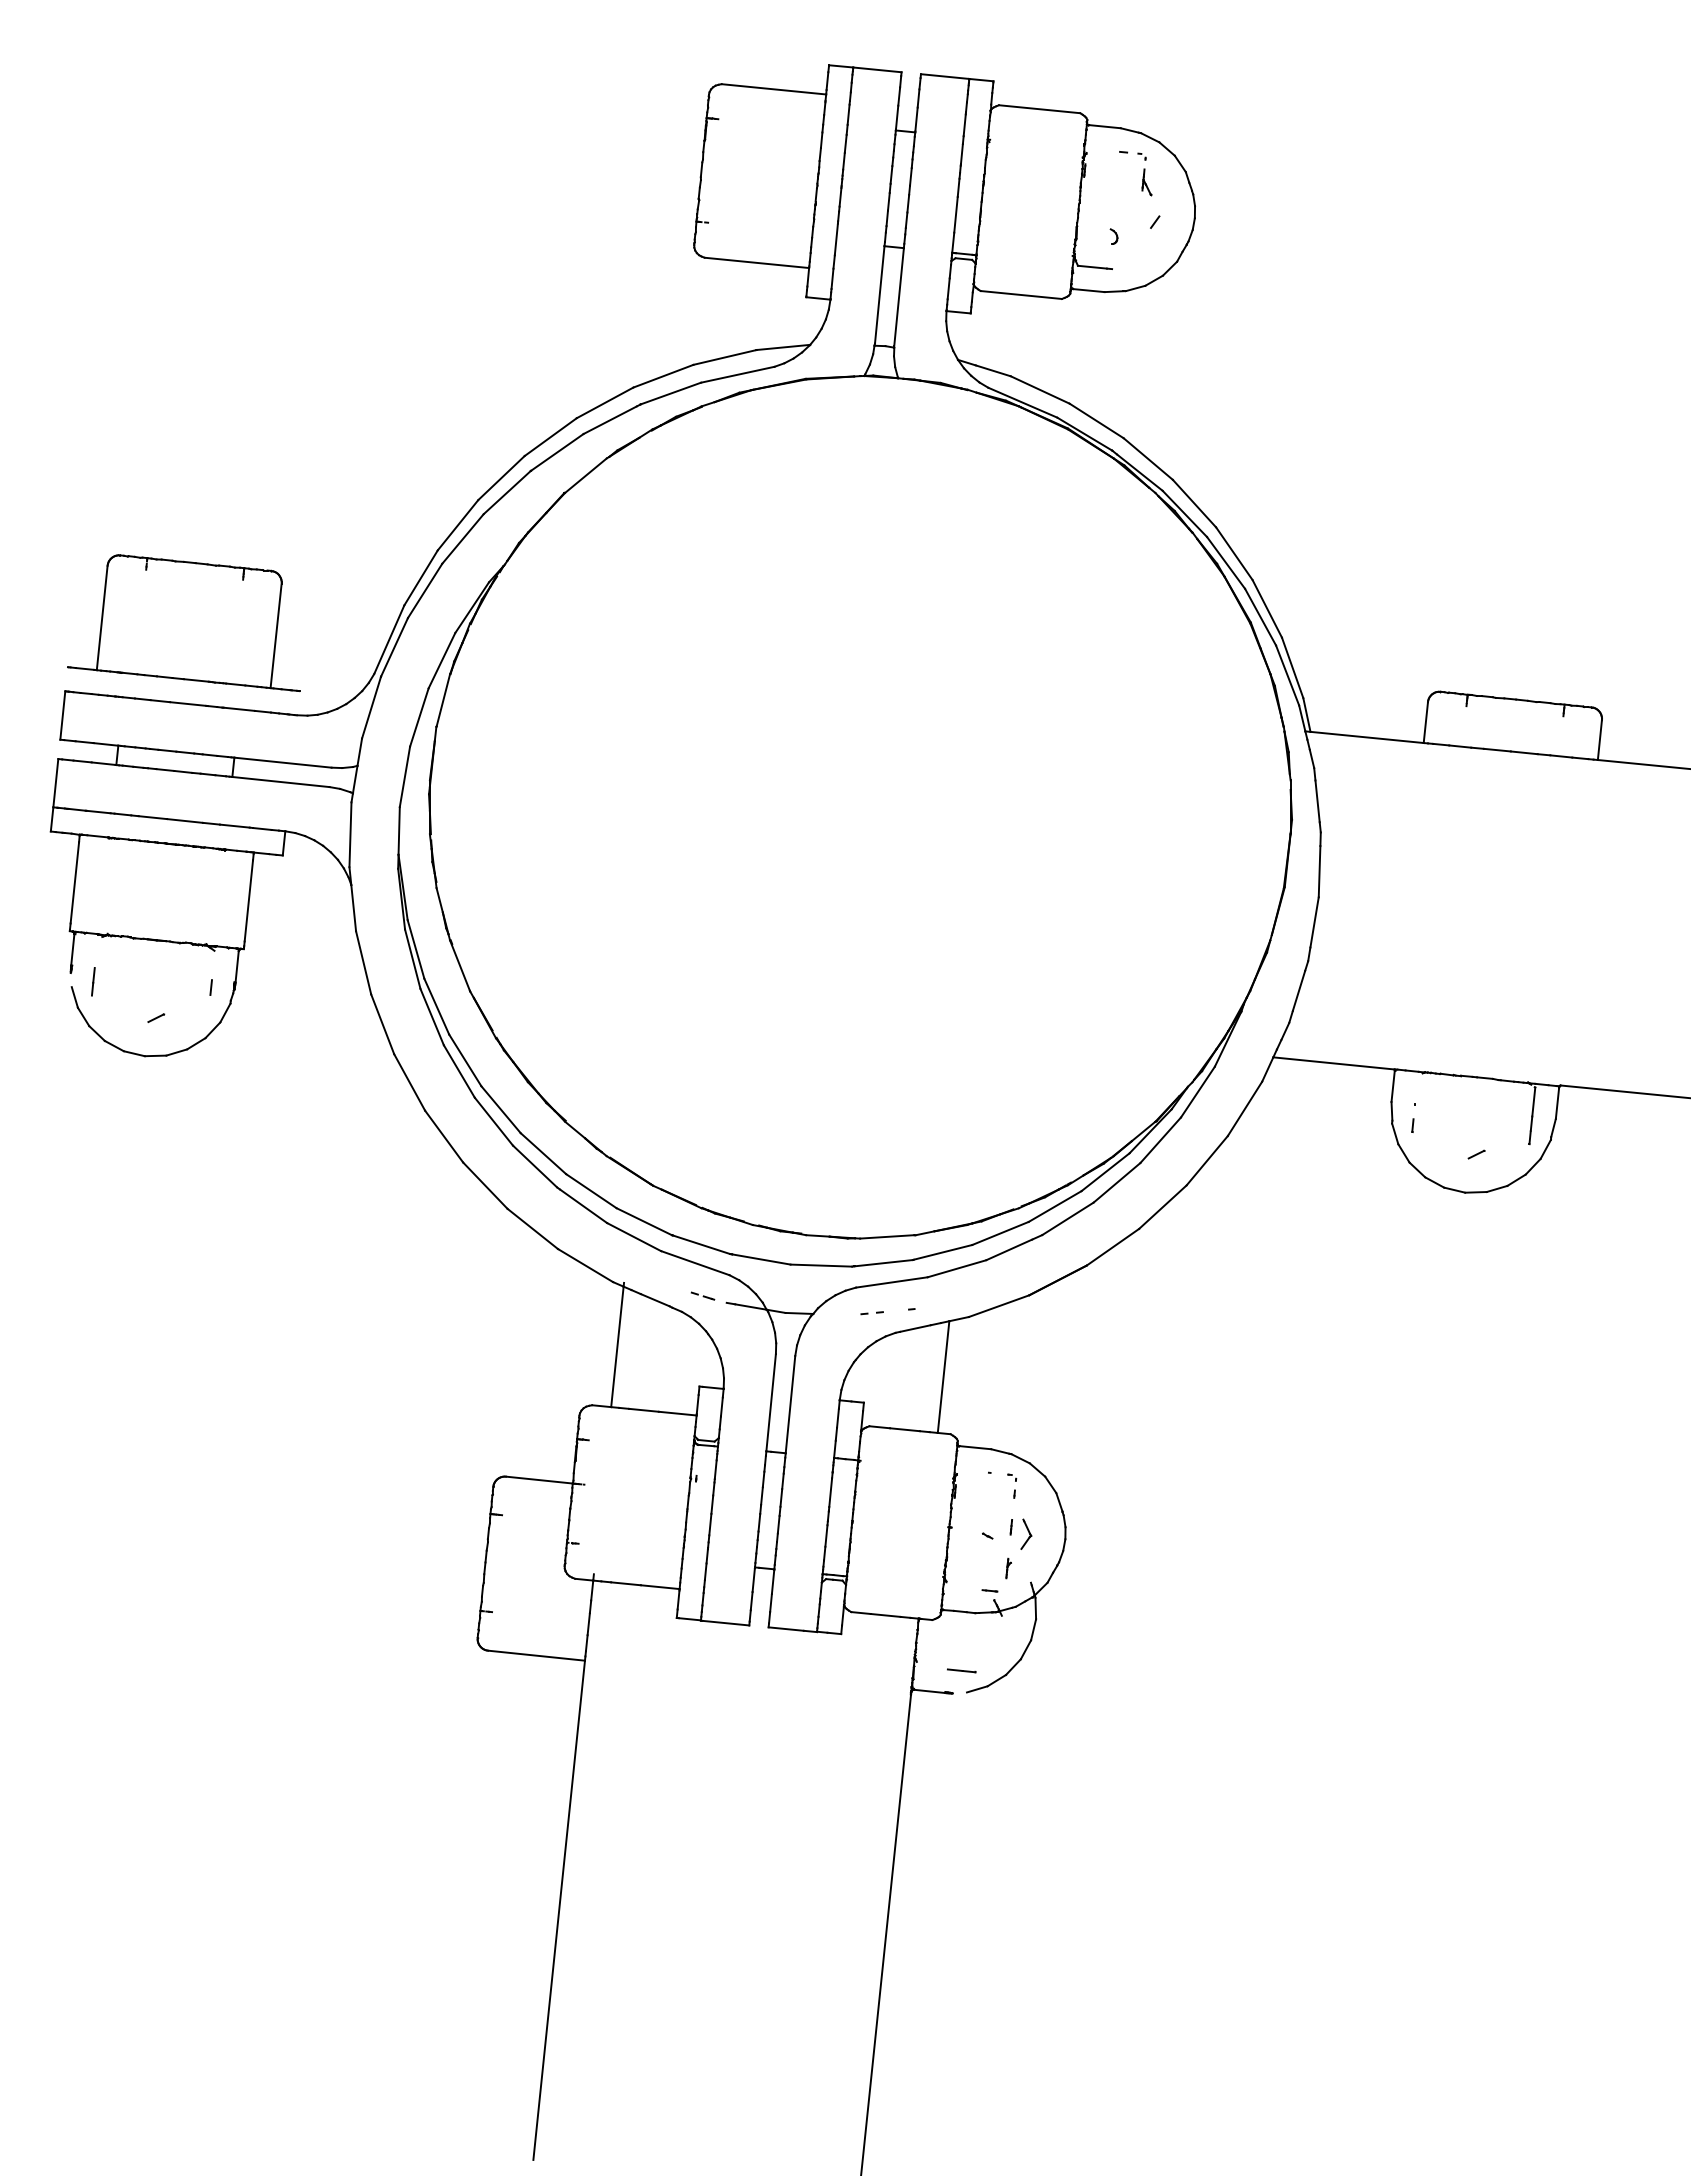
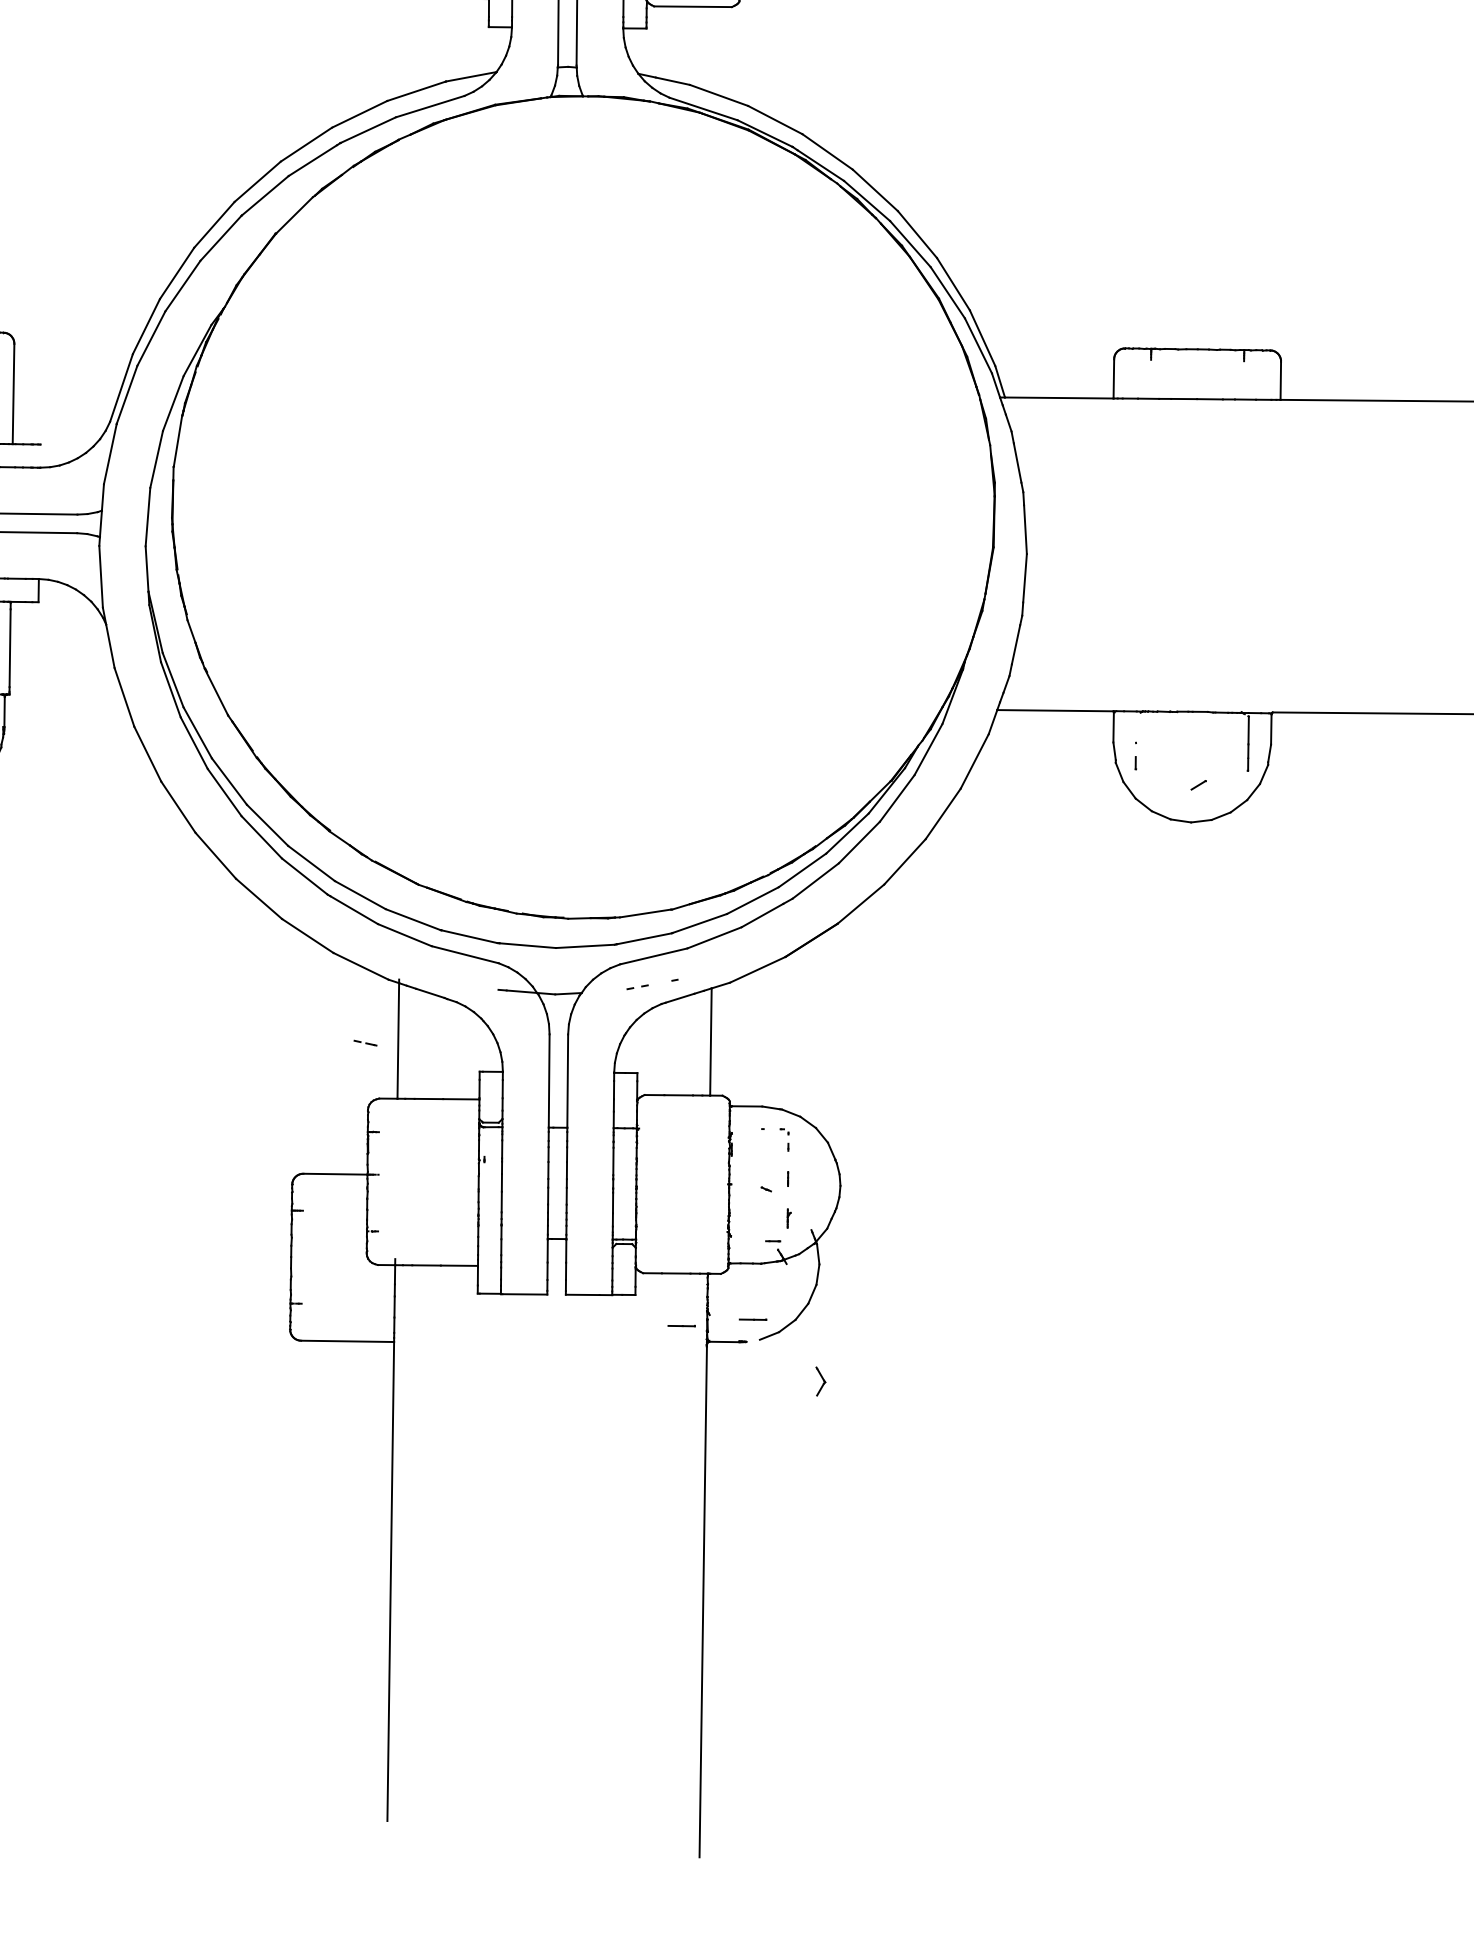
line: (703, 1295) -> (365, 1042), moved
part: (1026, 1533) -> (820, 1380), moved
line: (886, 1670) -> (681, 1325), added

